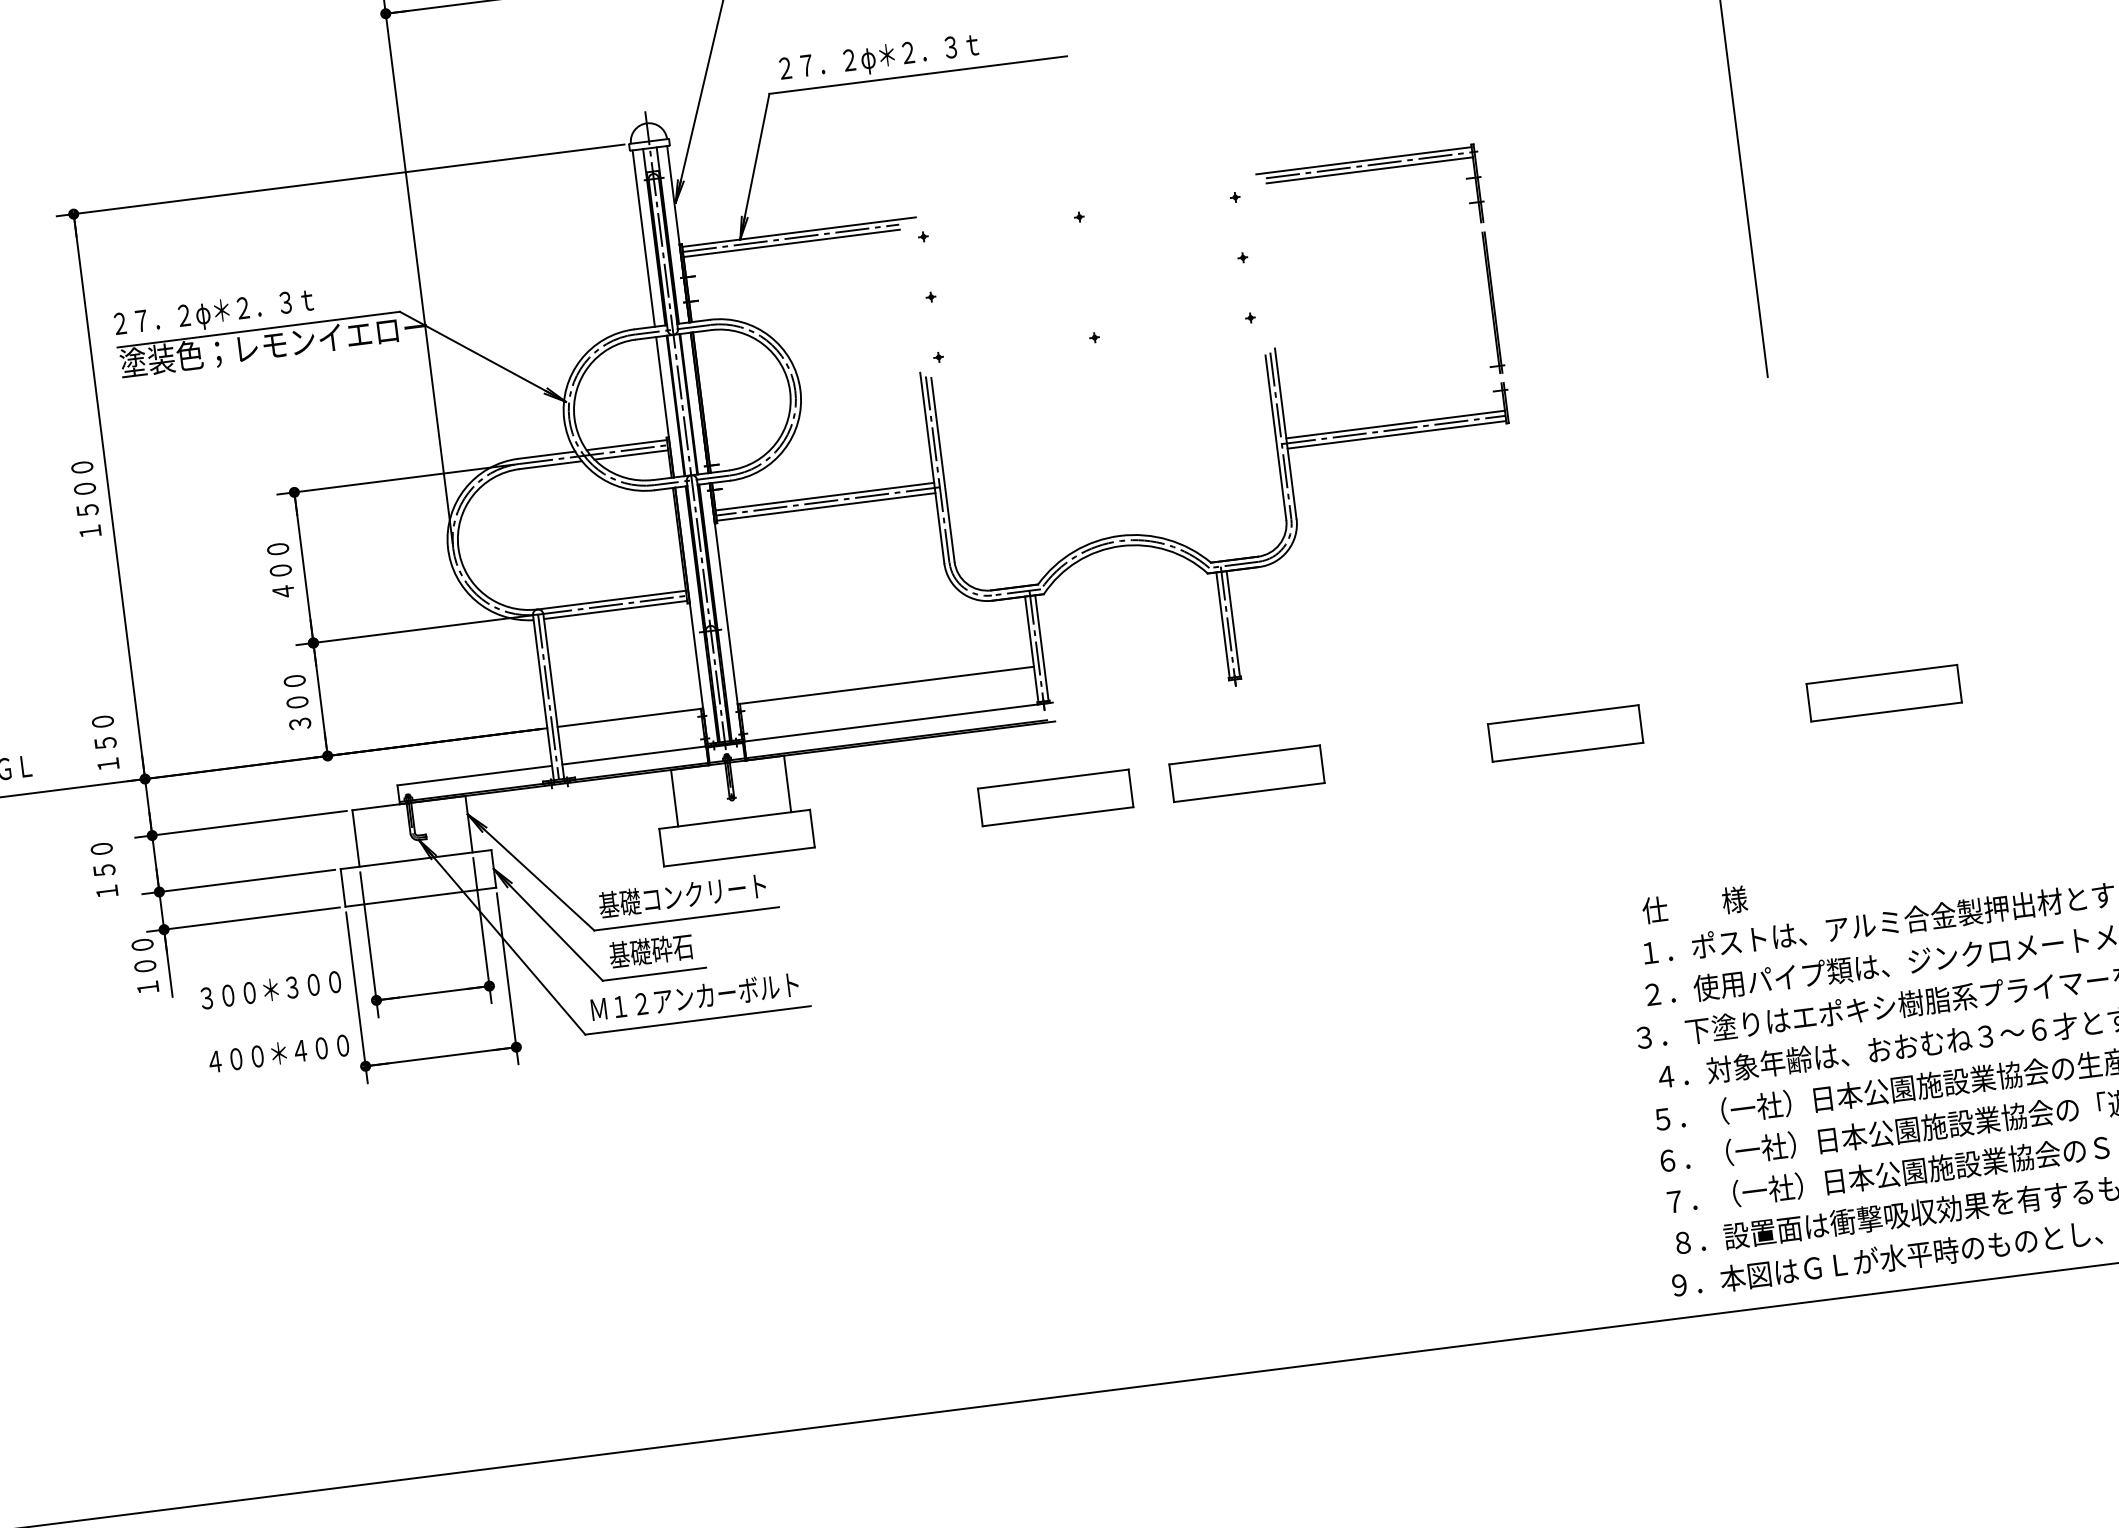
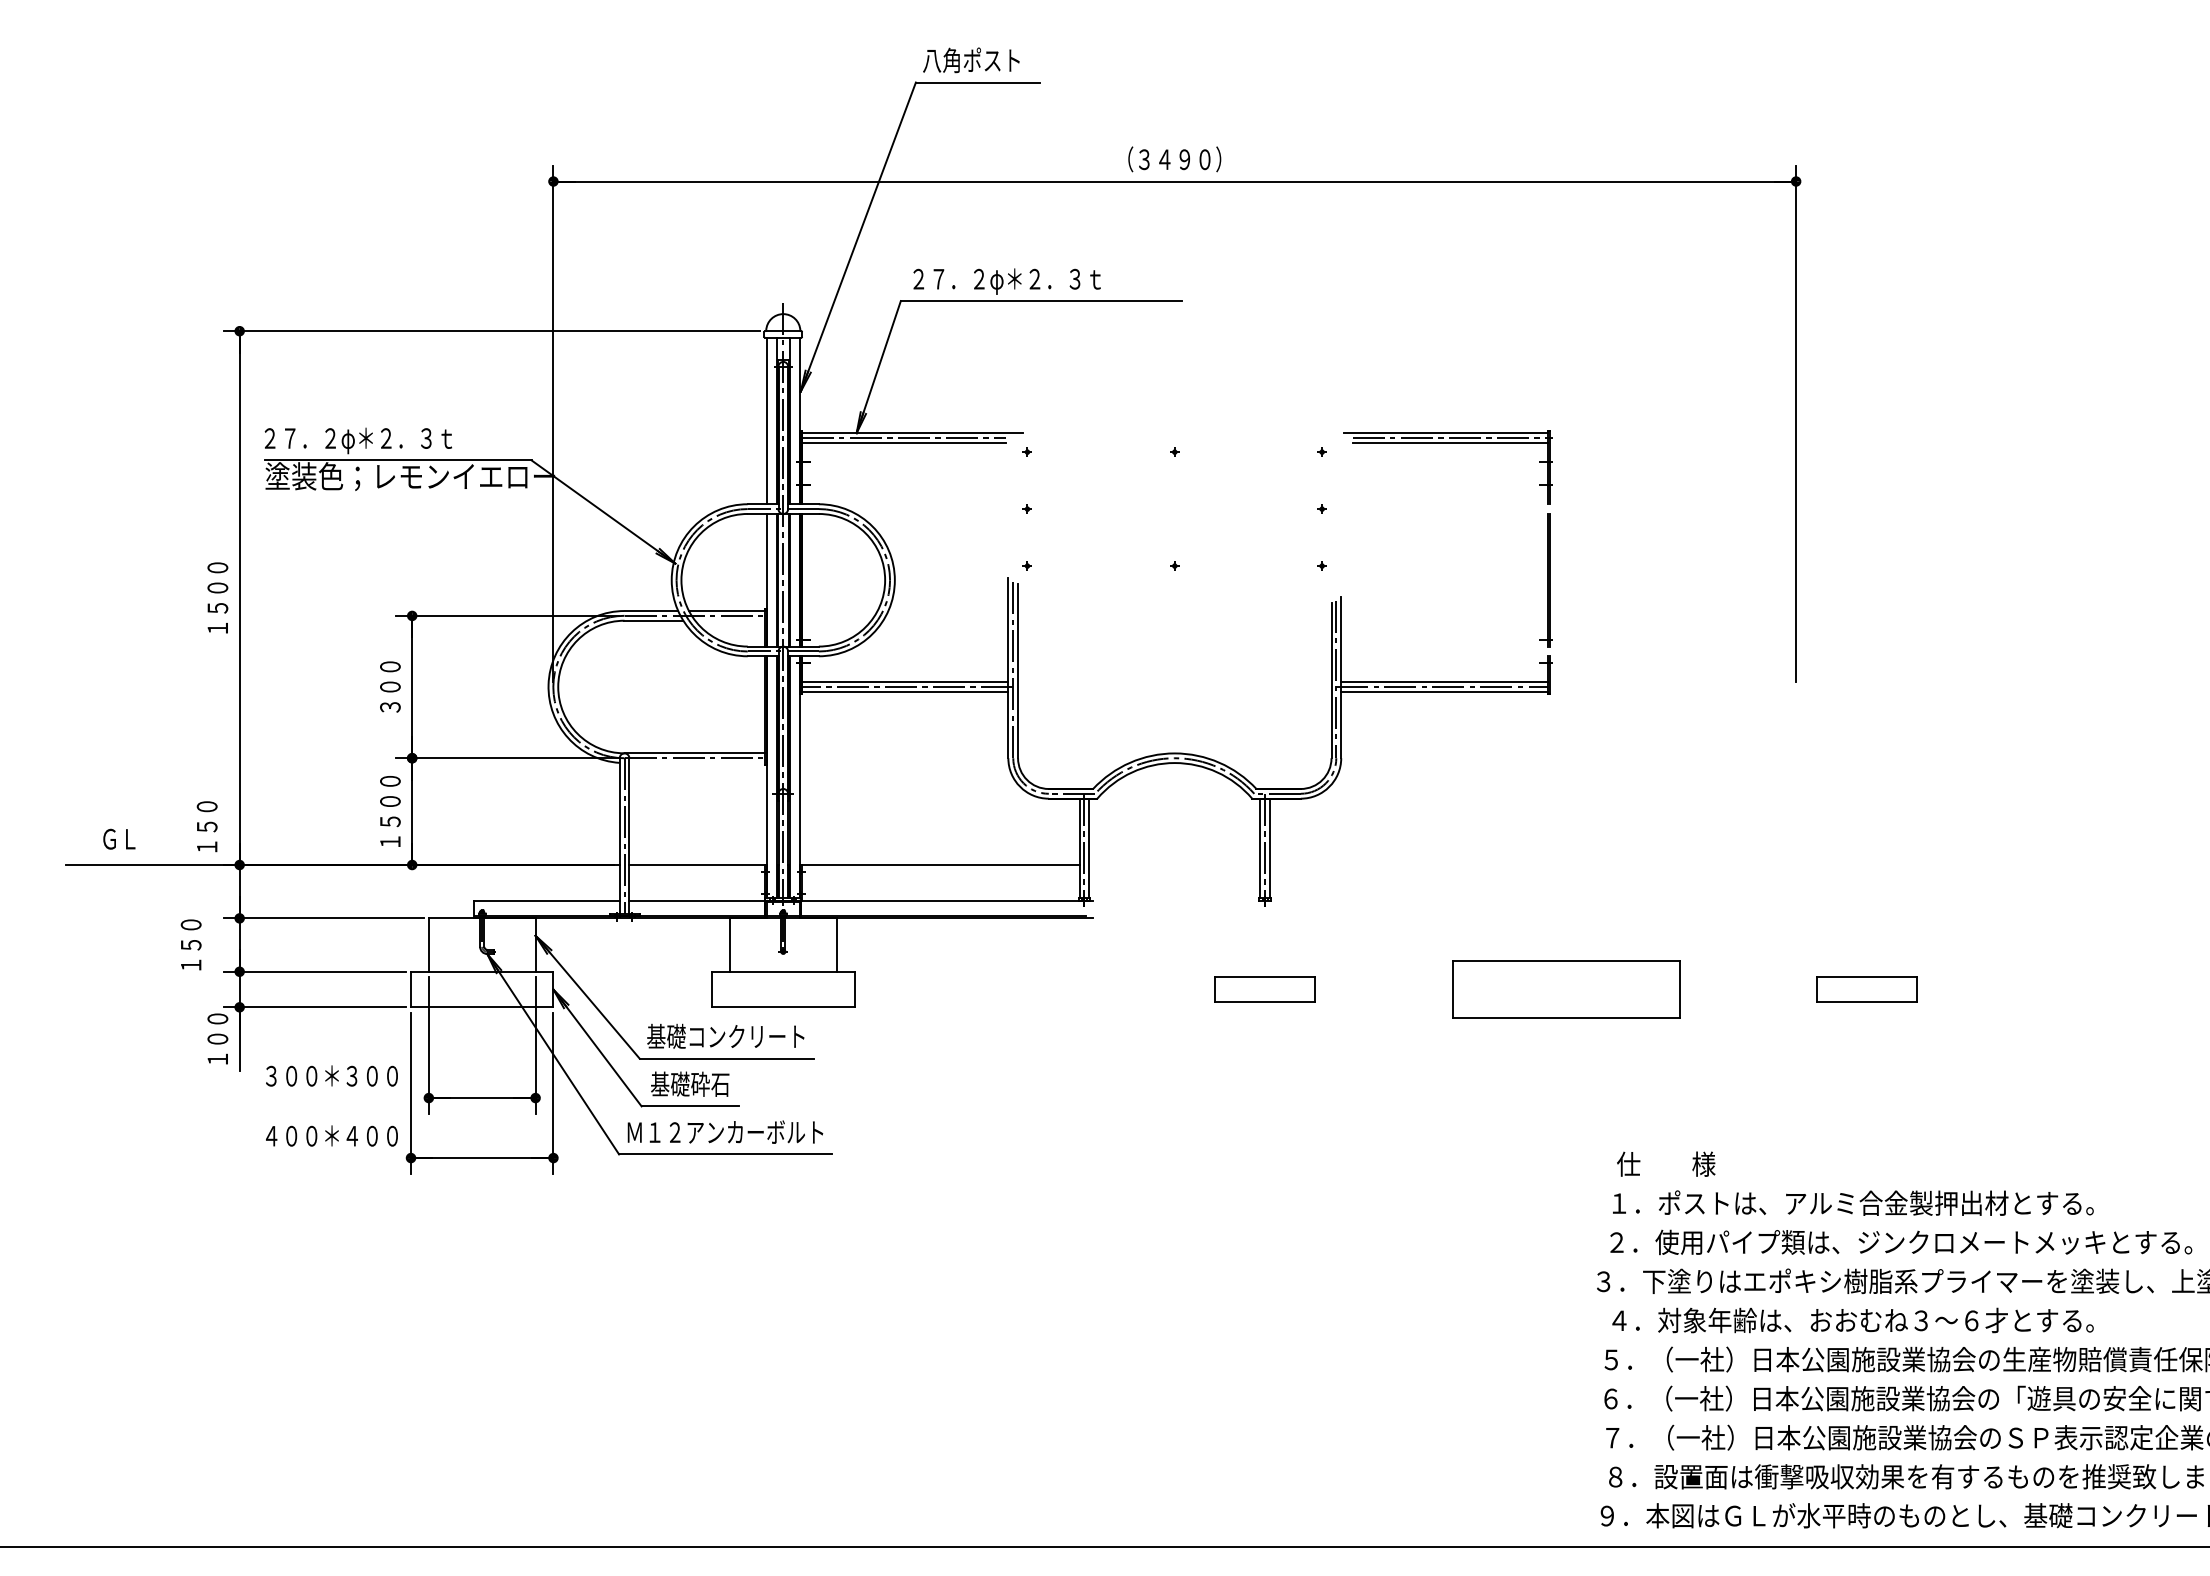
line: (630, 454) -> (729, 620), removed
text: (283, 591) -> (390, 706), ４００ -> ３００
line: (614, 610) -> (696, 763), removed
part: (1883, 693) -> (1866, 989), size x0.7
text: (297, 702) -> (390, 811), ３００ -> １５００
part: (1564, 733) -> (1565, 989), size x1.6
part: (1246, 773) -> (1264, 989), size x0.7
part: (1055, 797) -> (1084, 989), removed

